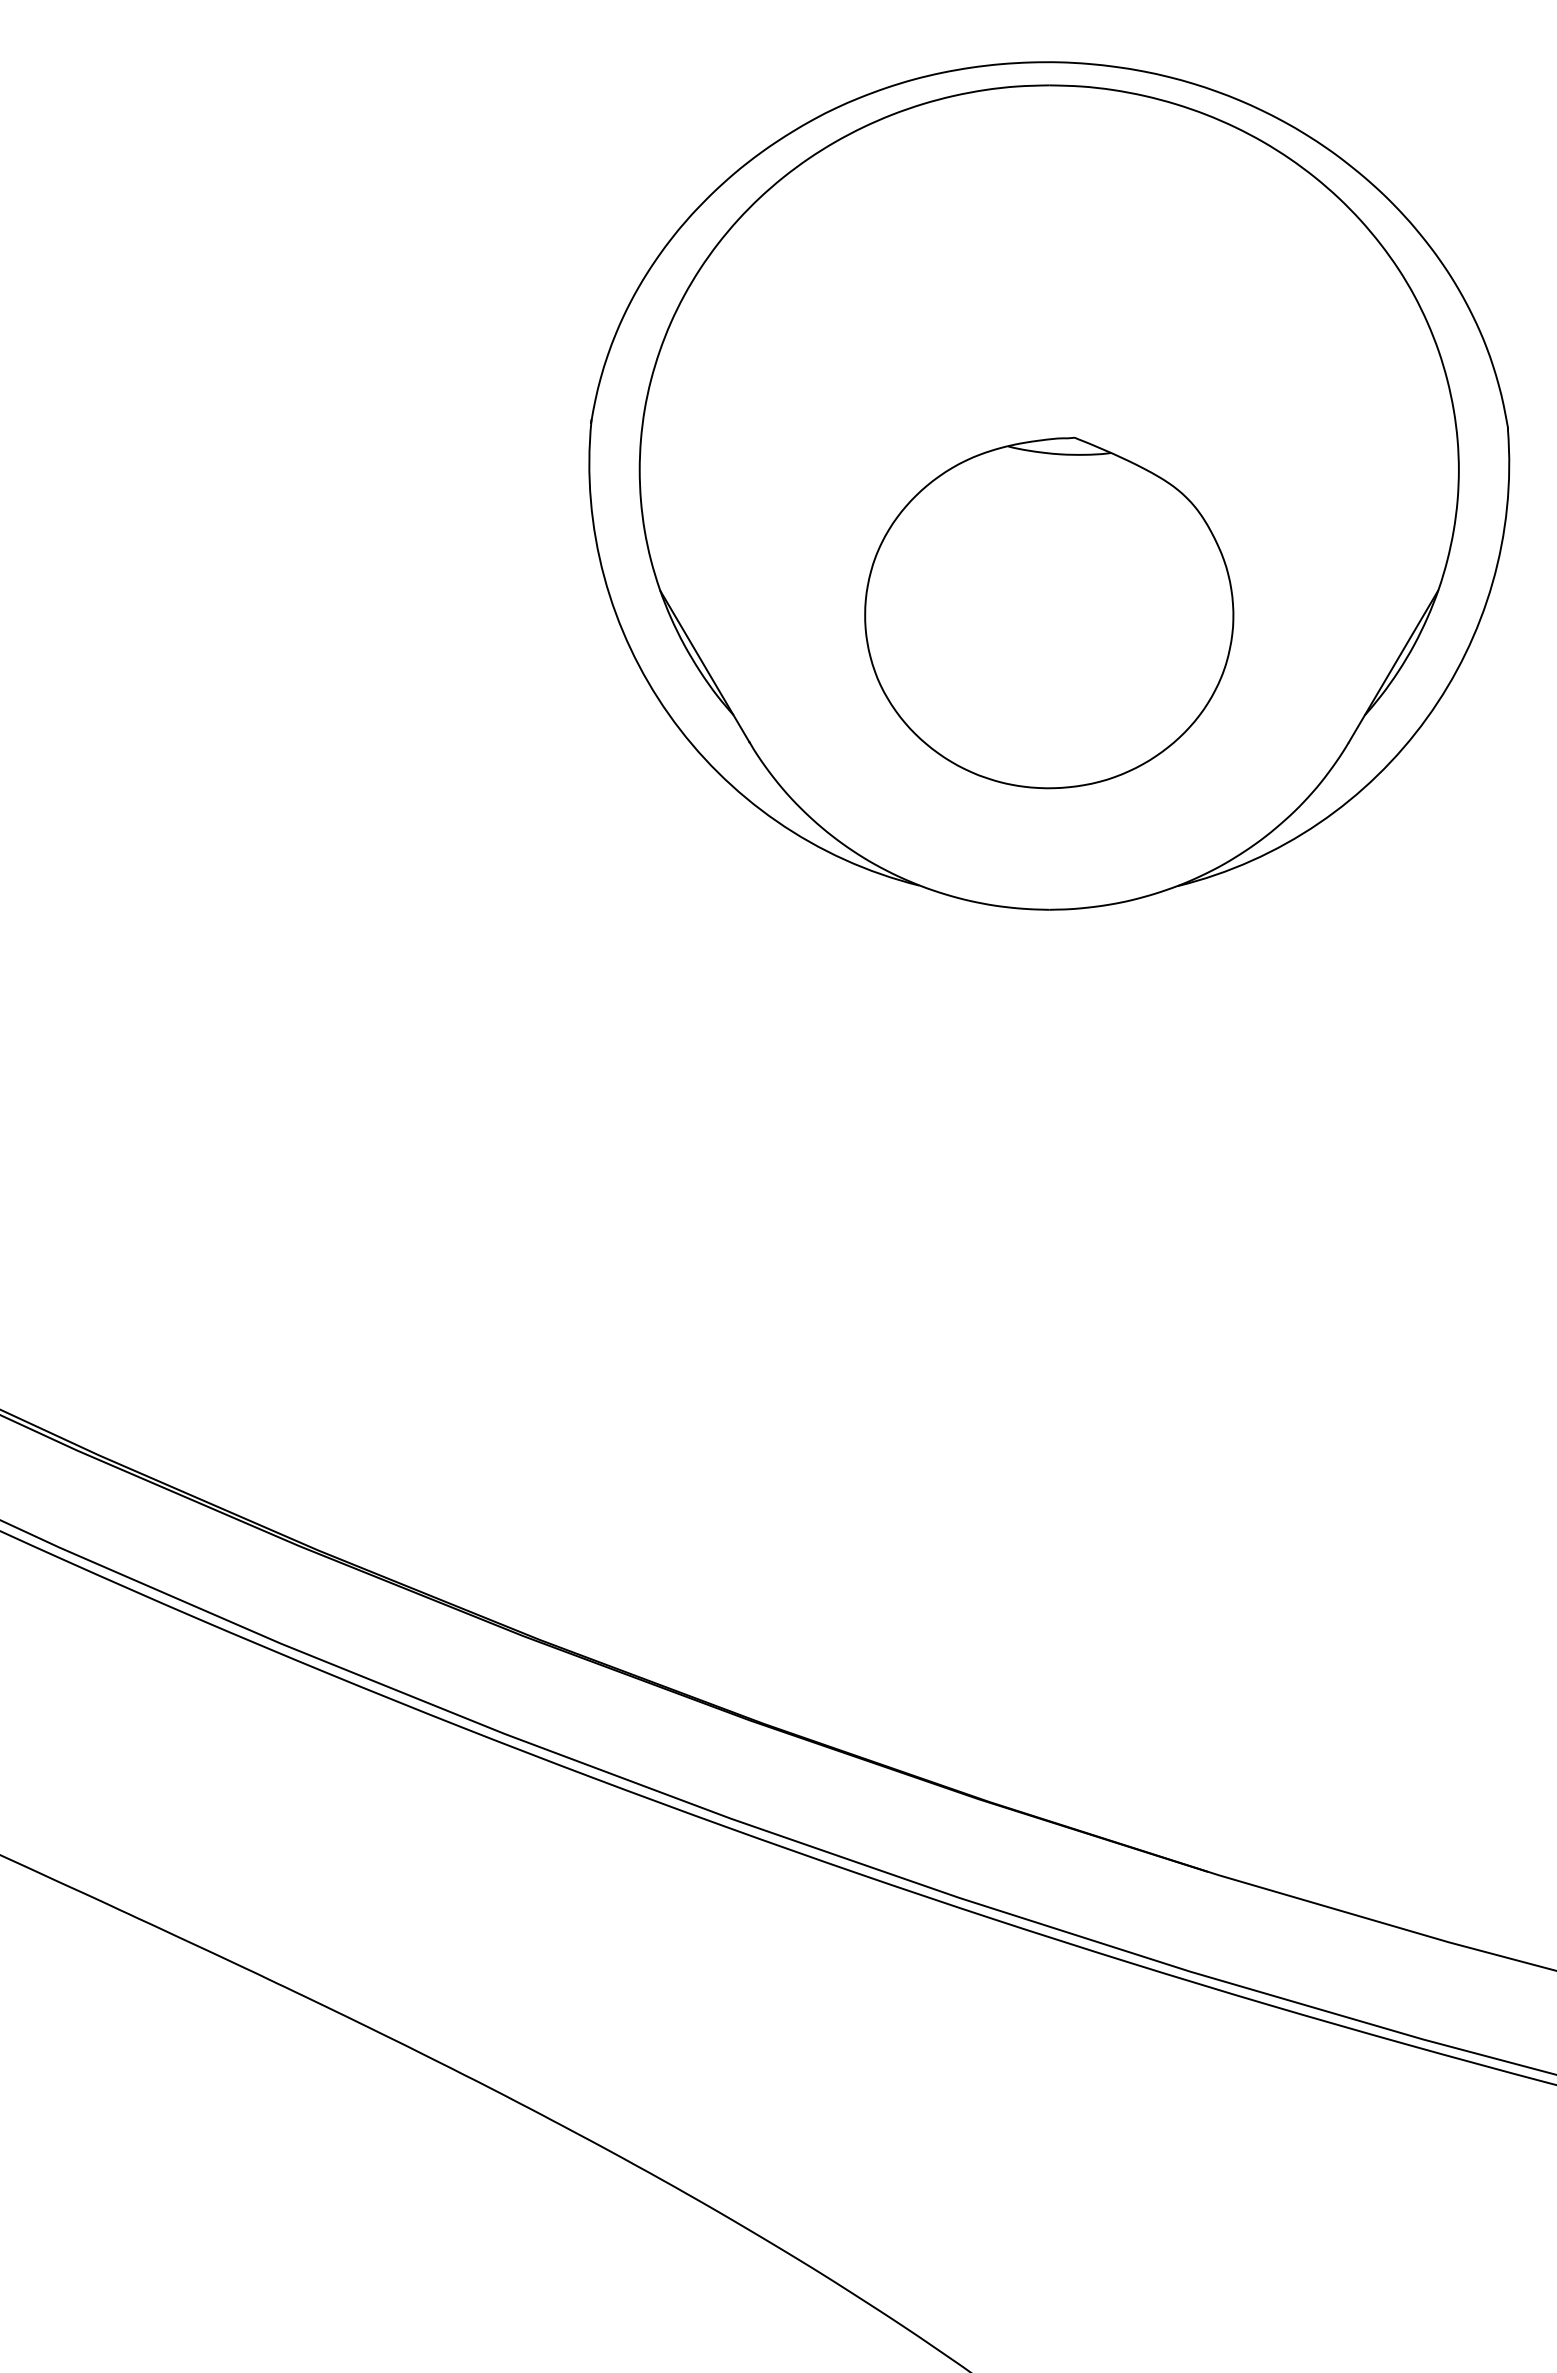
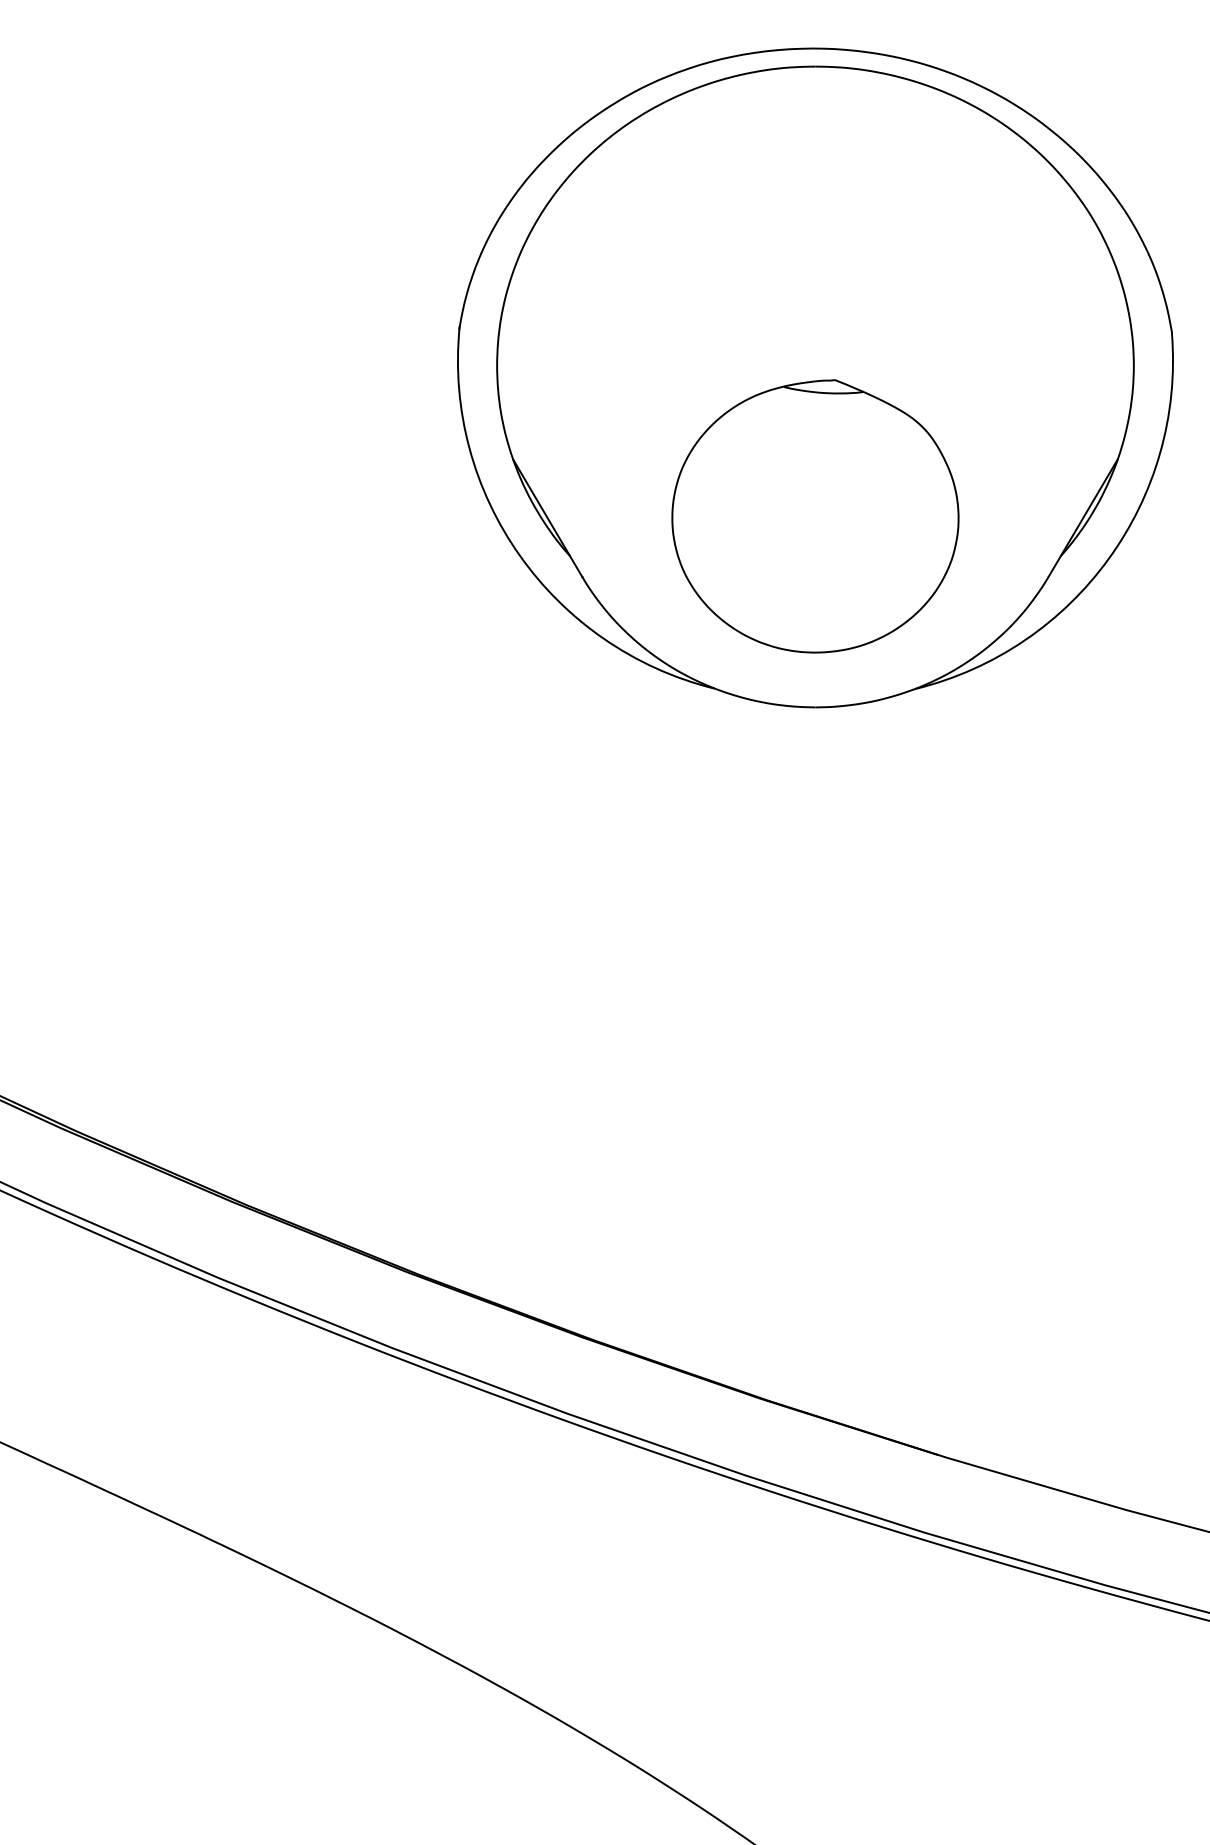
part: (1049, 612) -> (815, 515), moved

